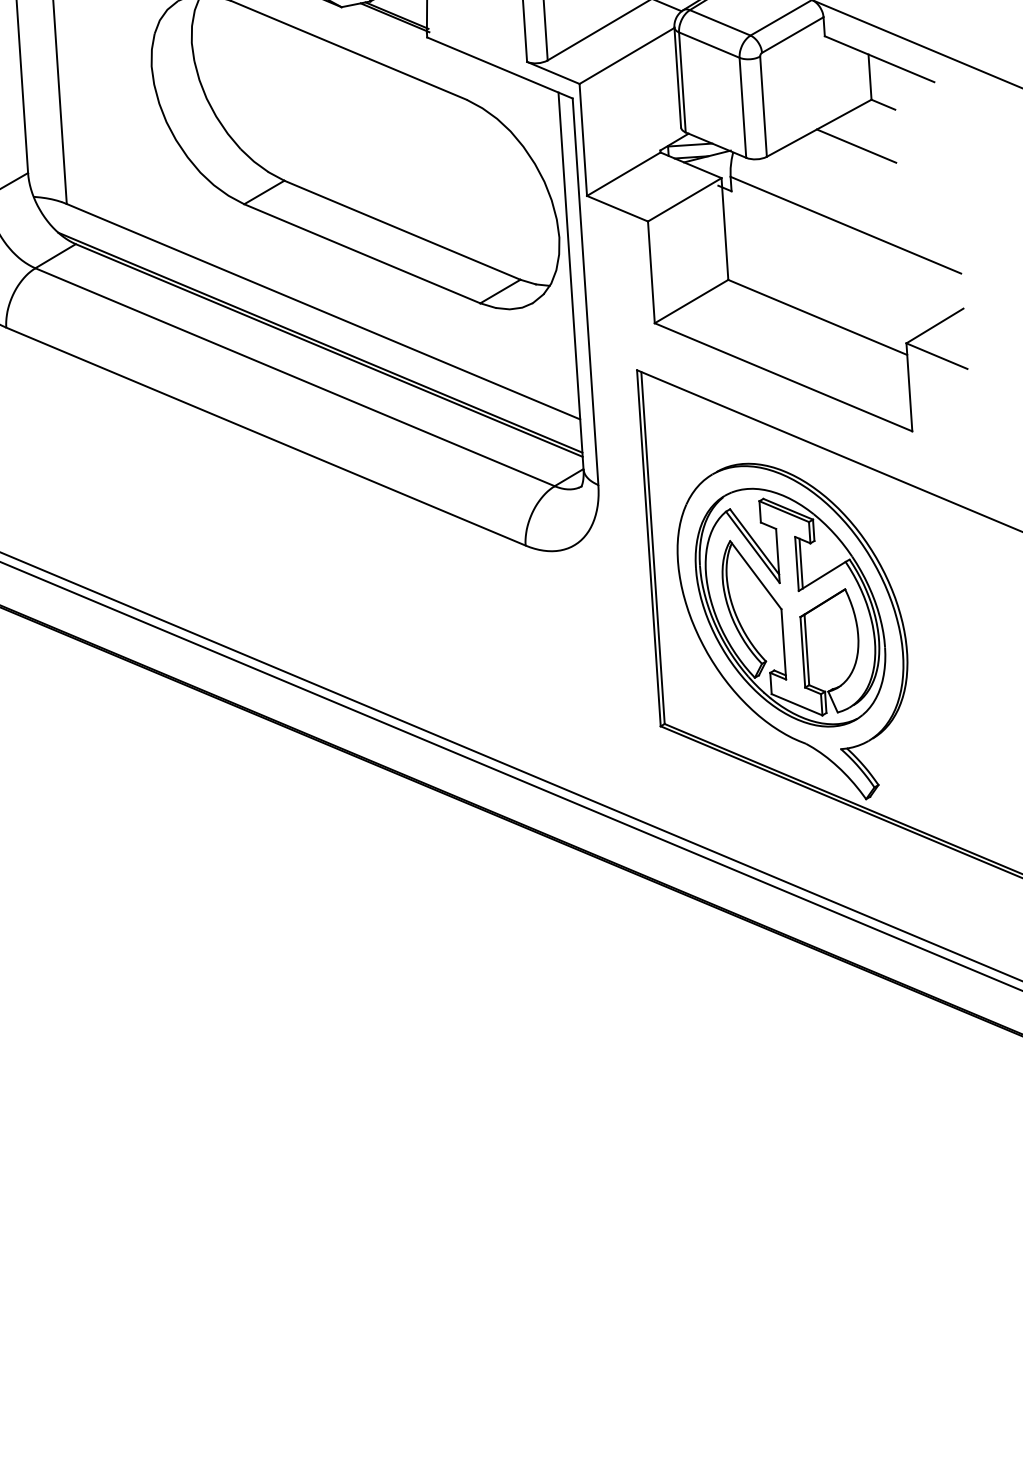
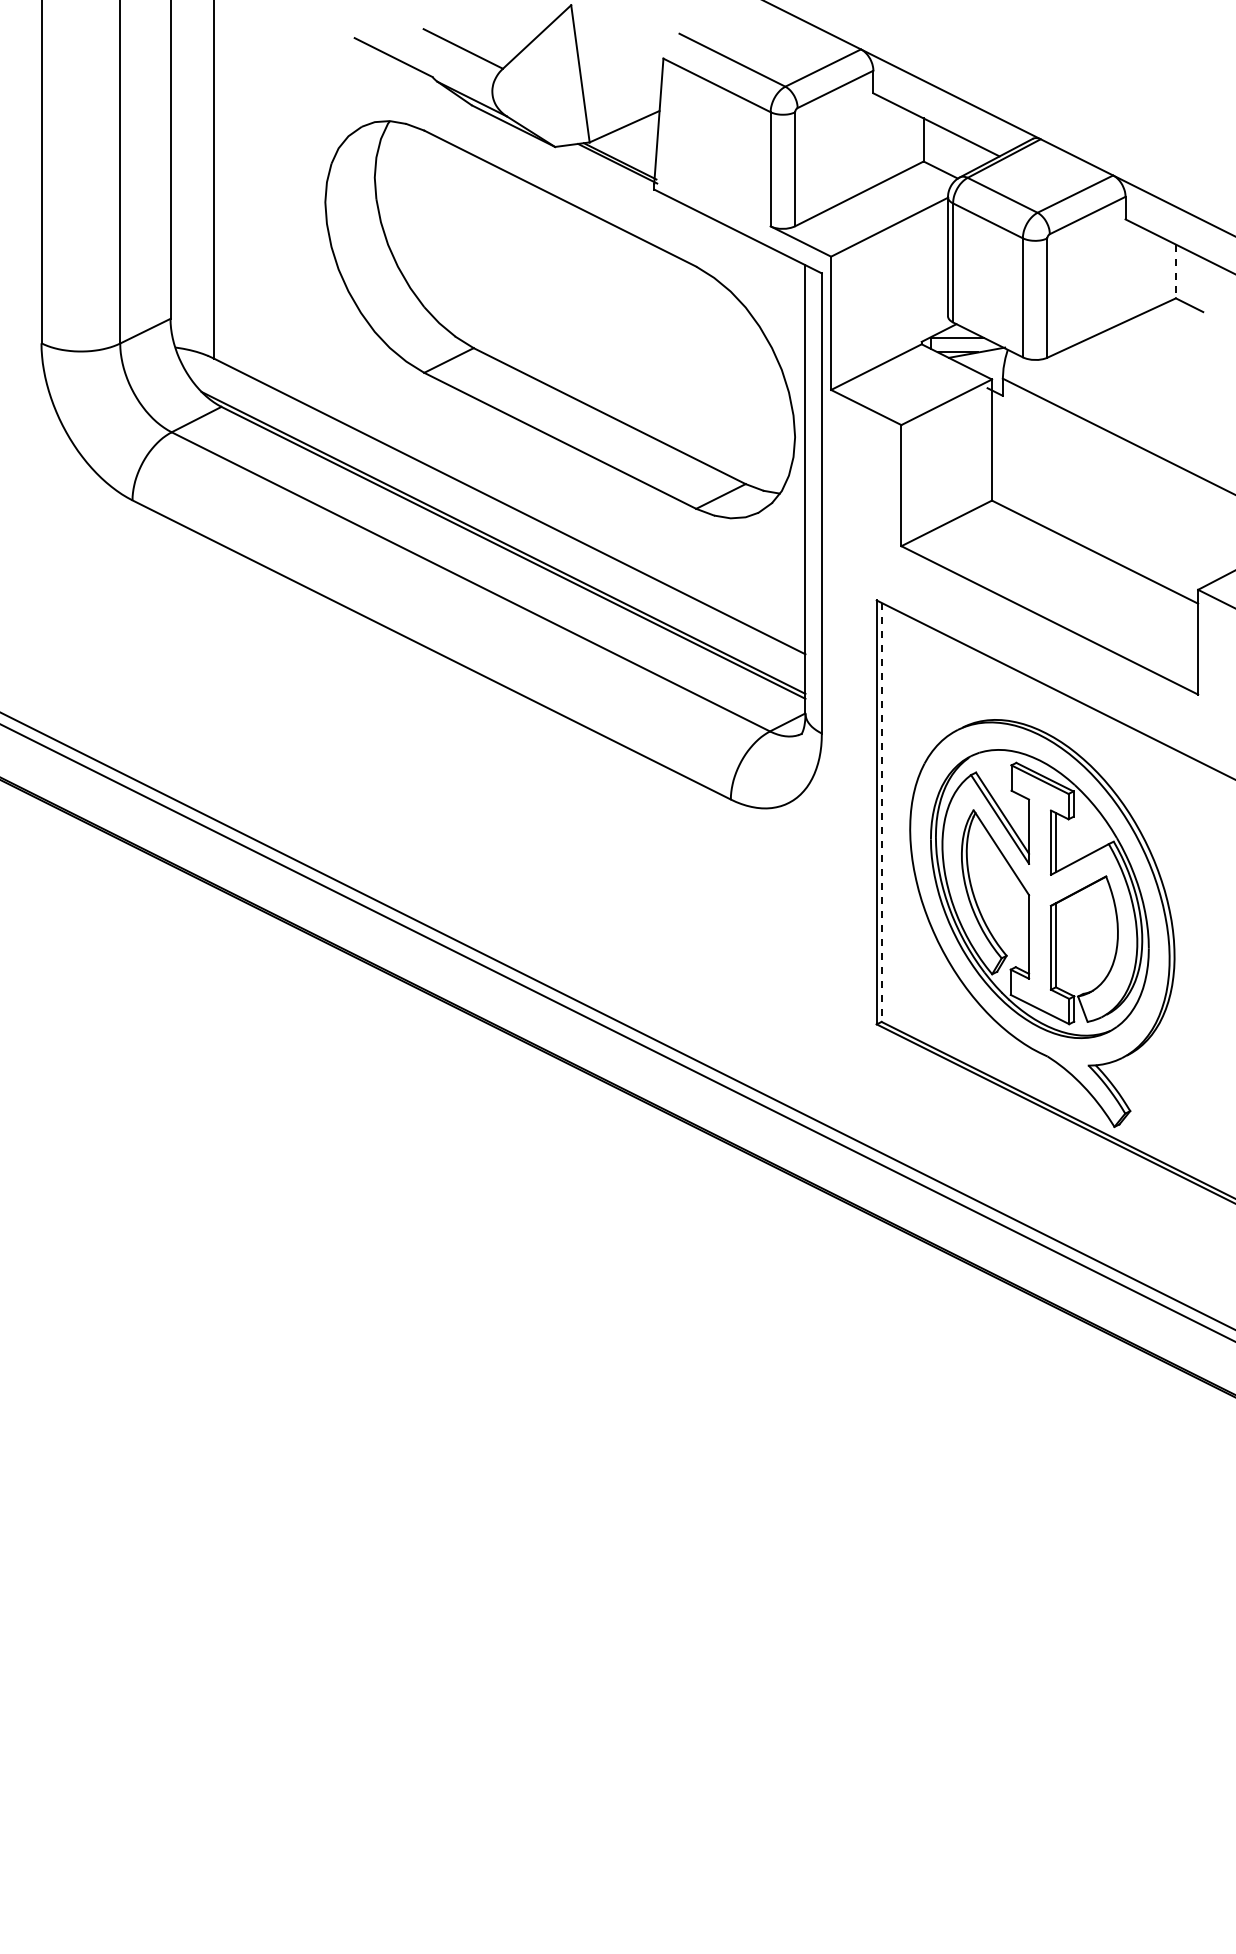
line: (869, 77) -> (1175, 271), solid -> dashed
line: (856, 146) -> (1154, 352), removed
line: (652, 548) -> (881, 812), solid -> dashed

